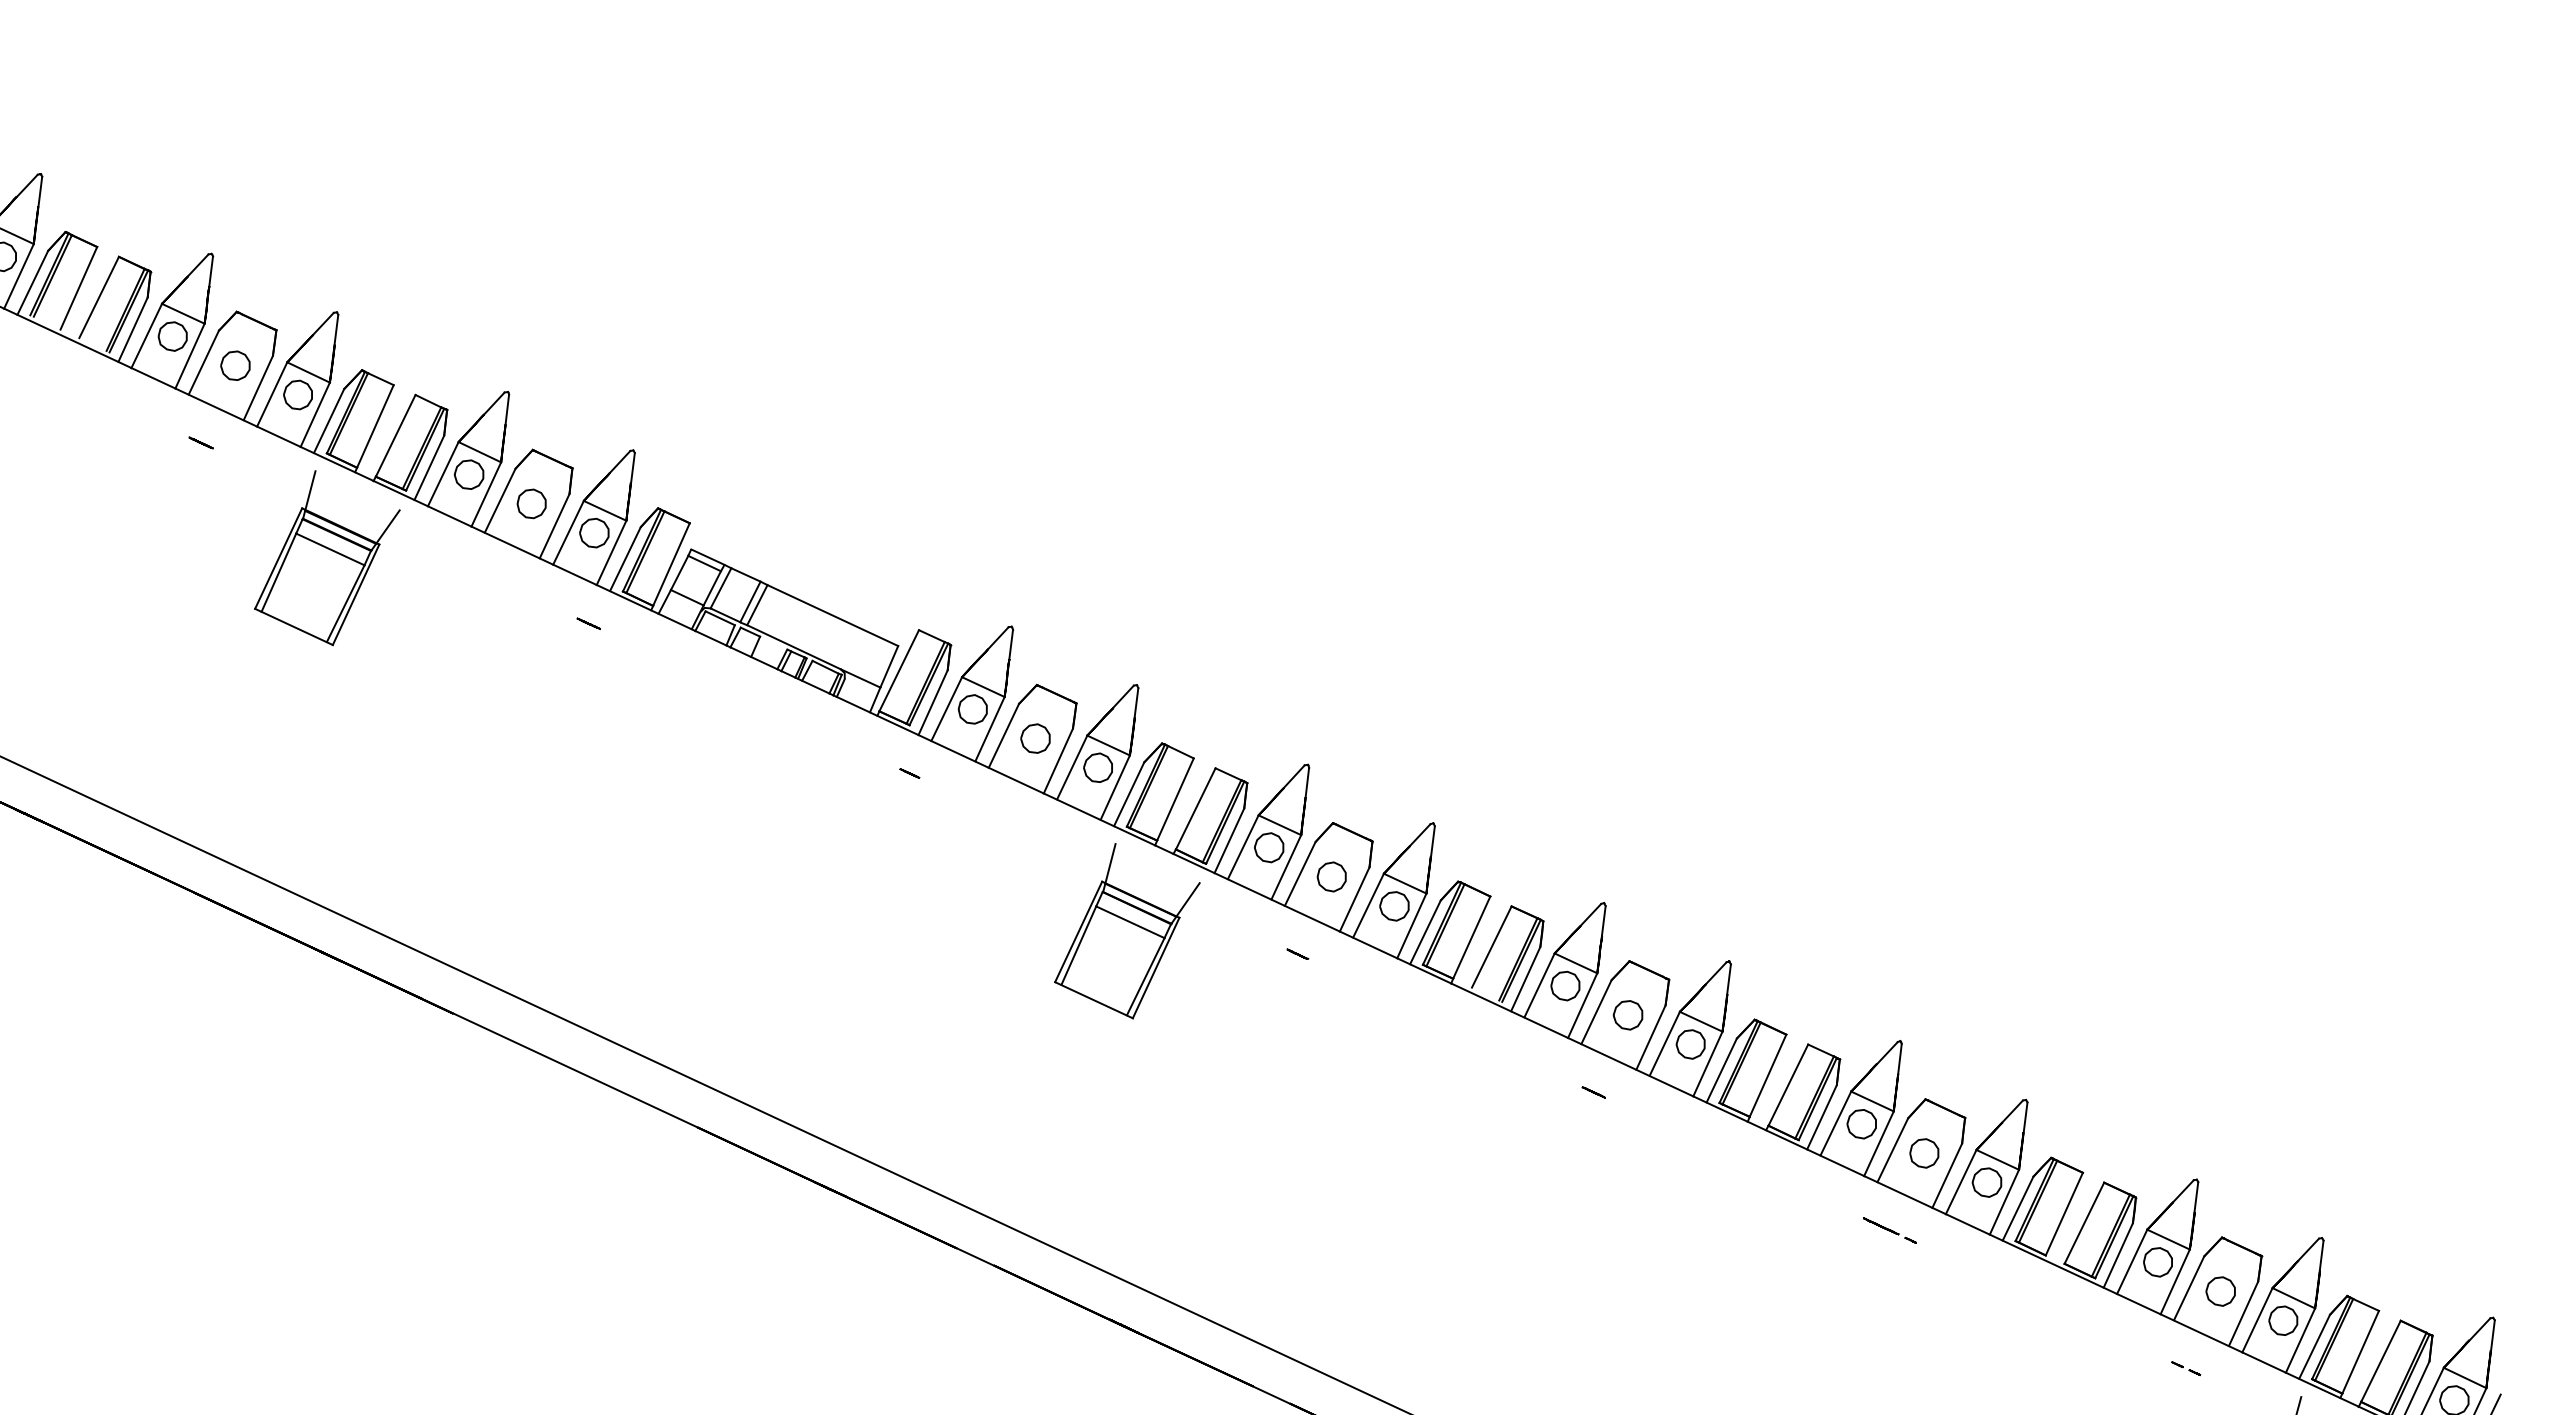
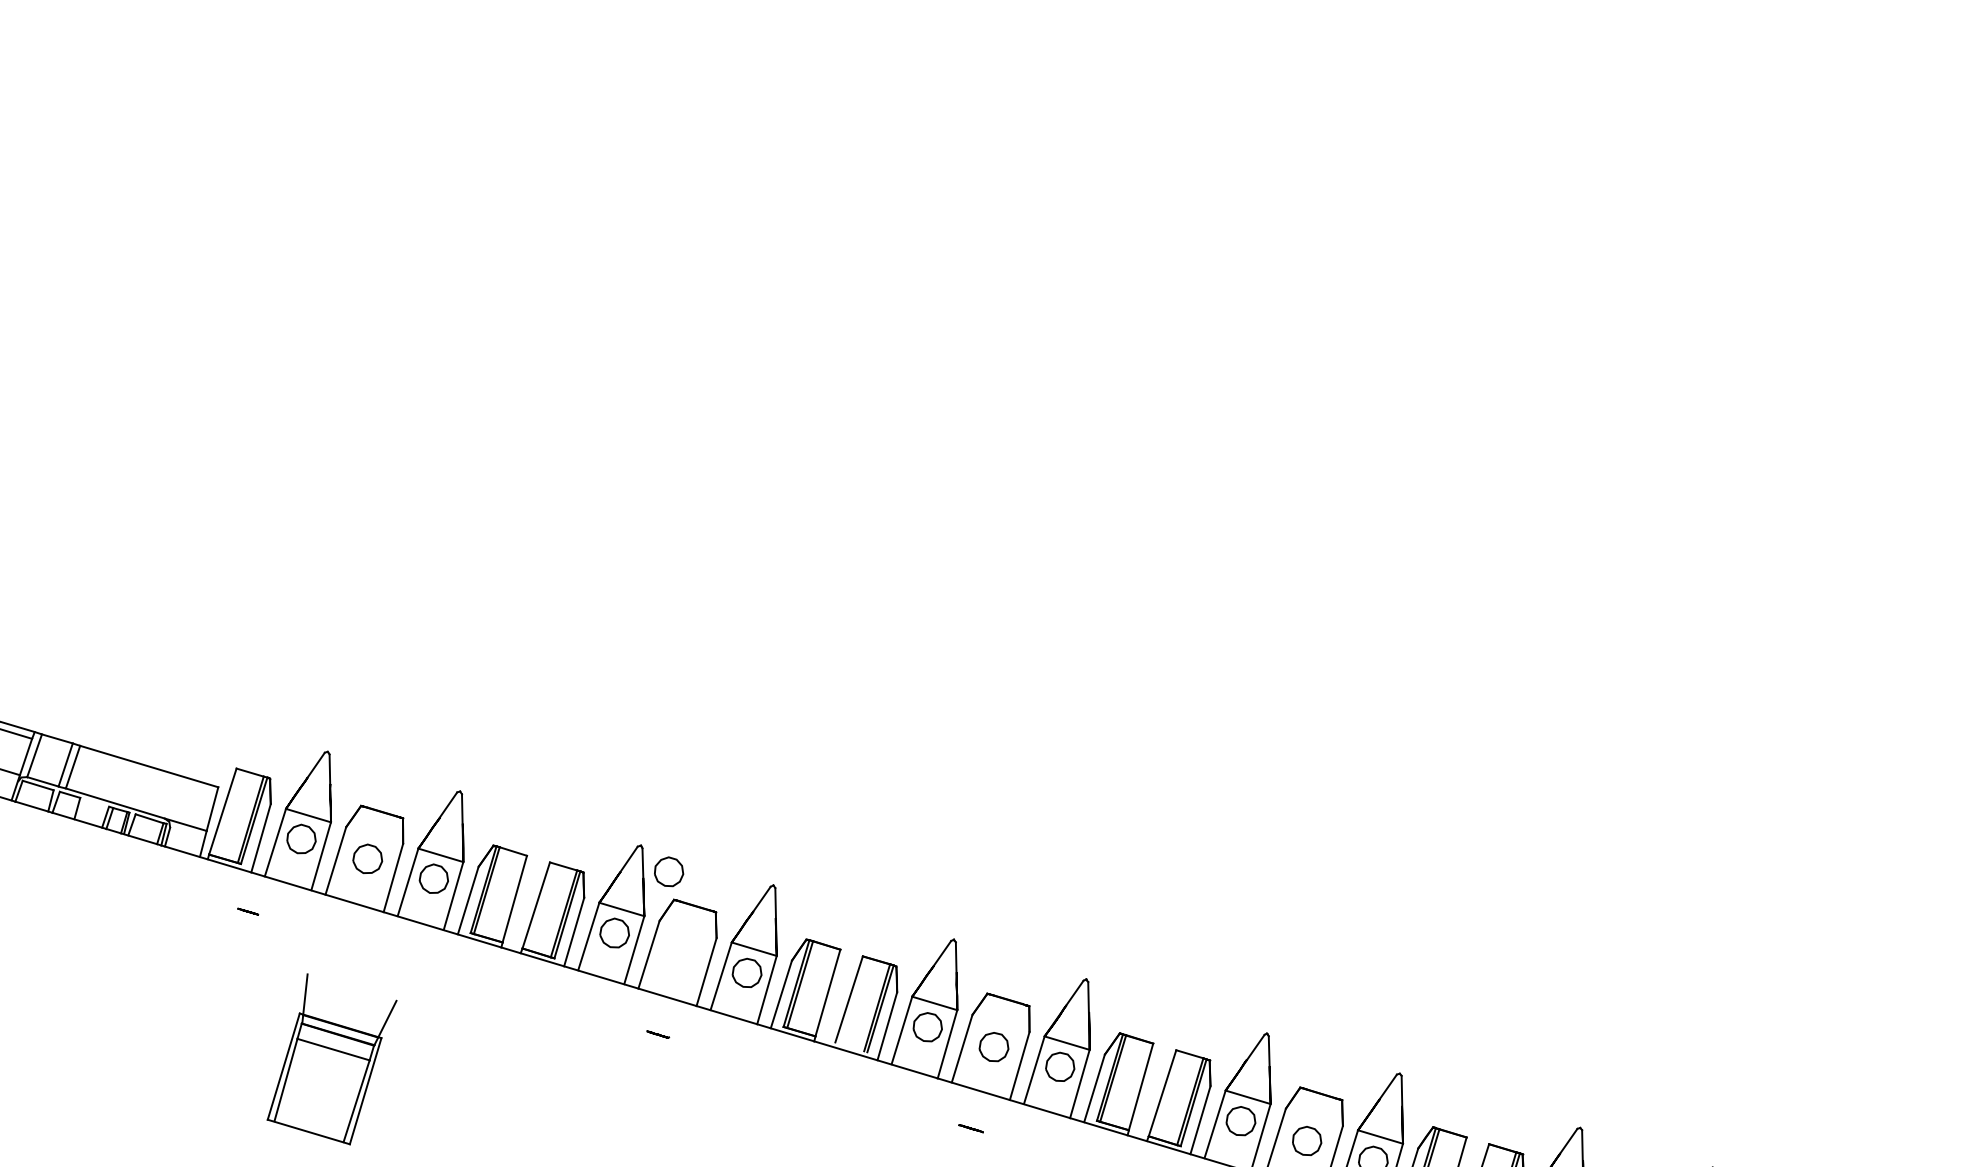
part: (1331, 876) -> (668, 871), moved
part: (1127, 931) -> (332, 1059), moved

